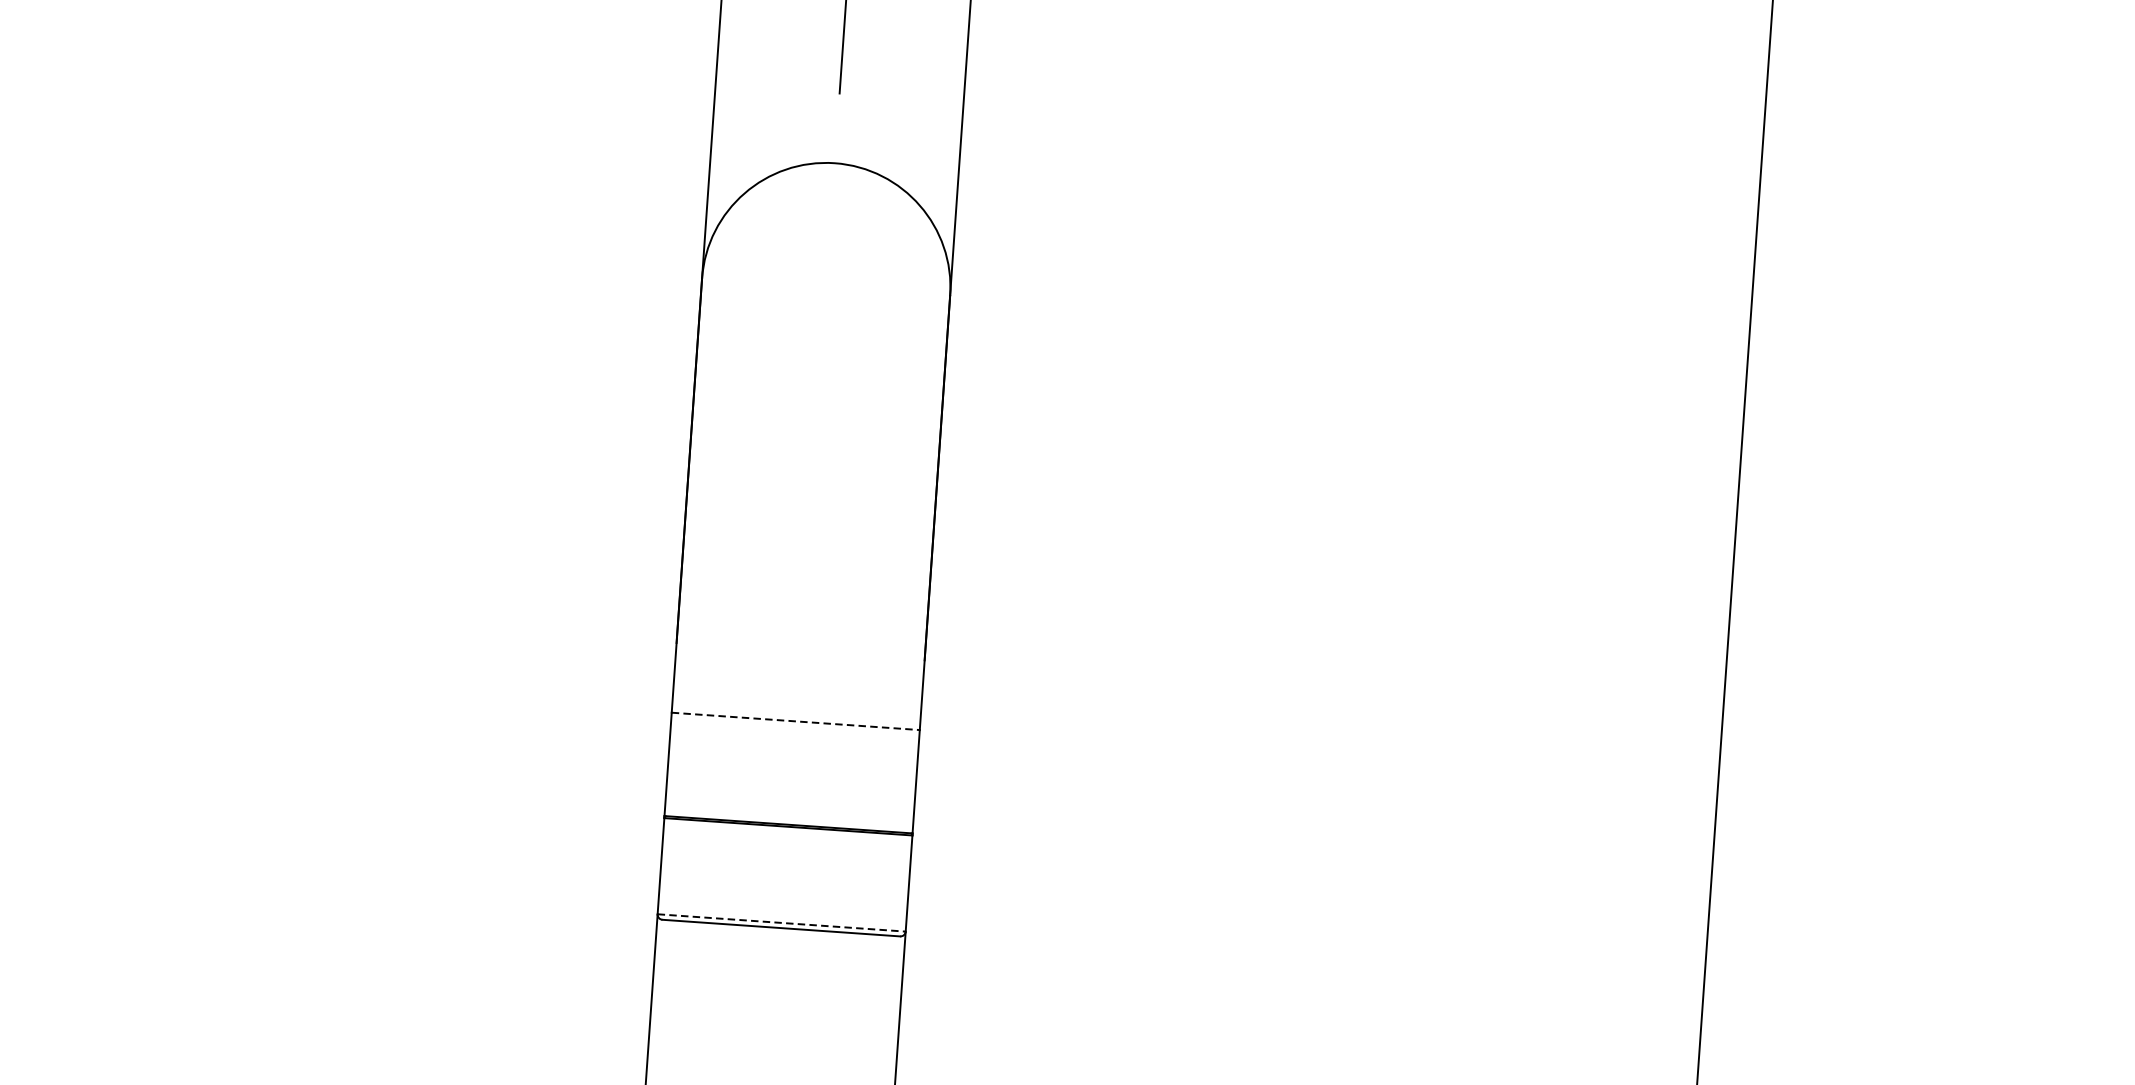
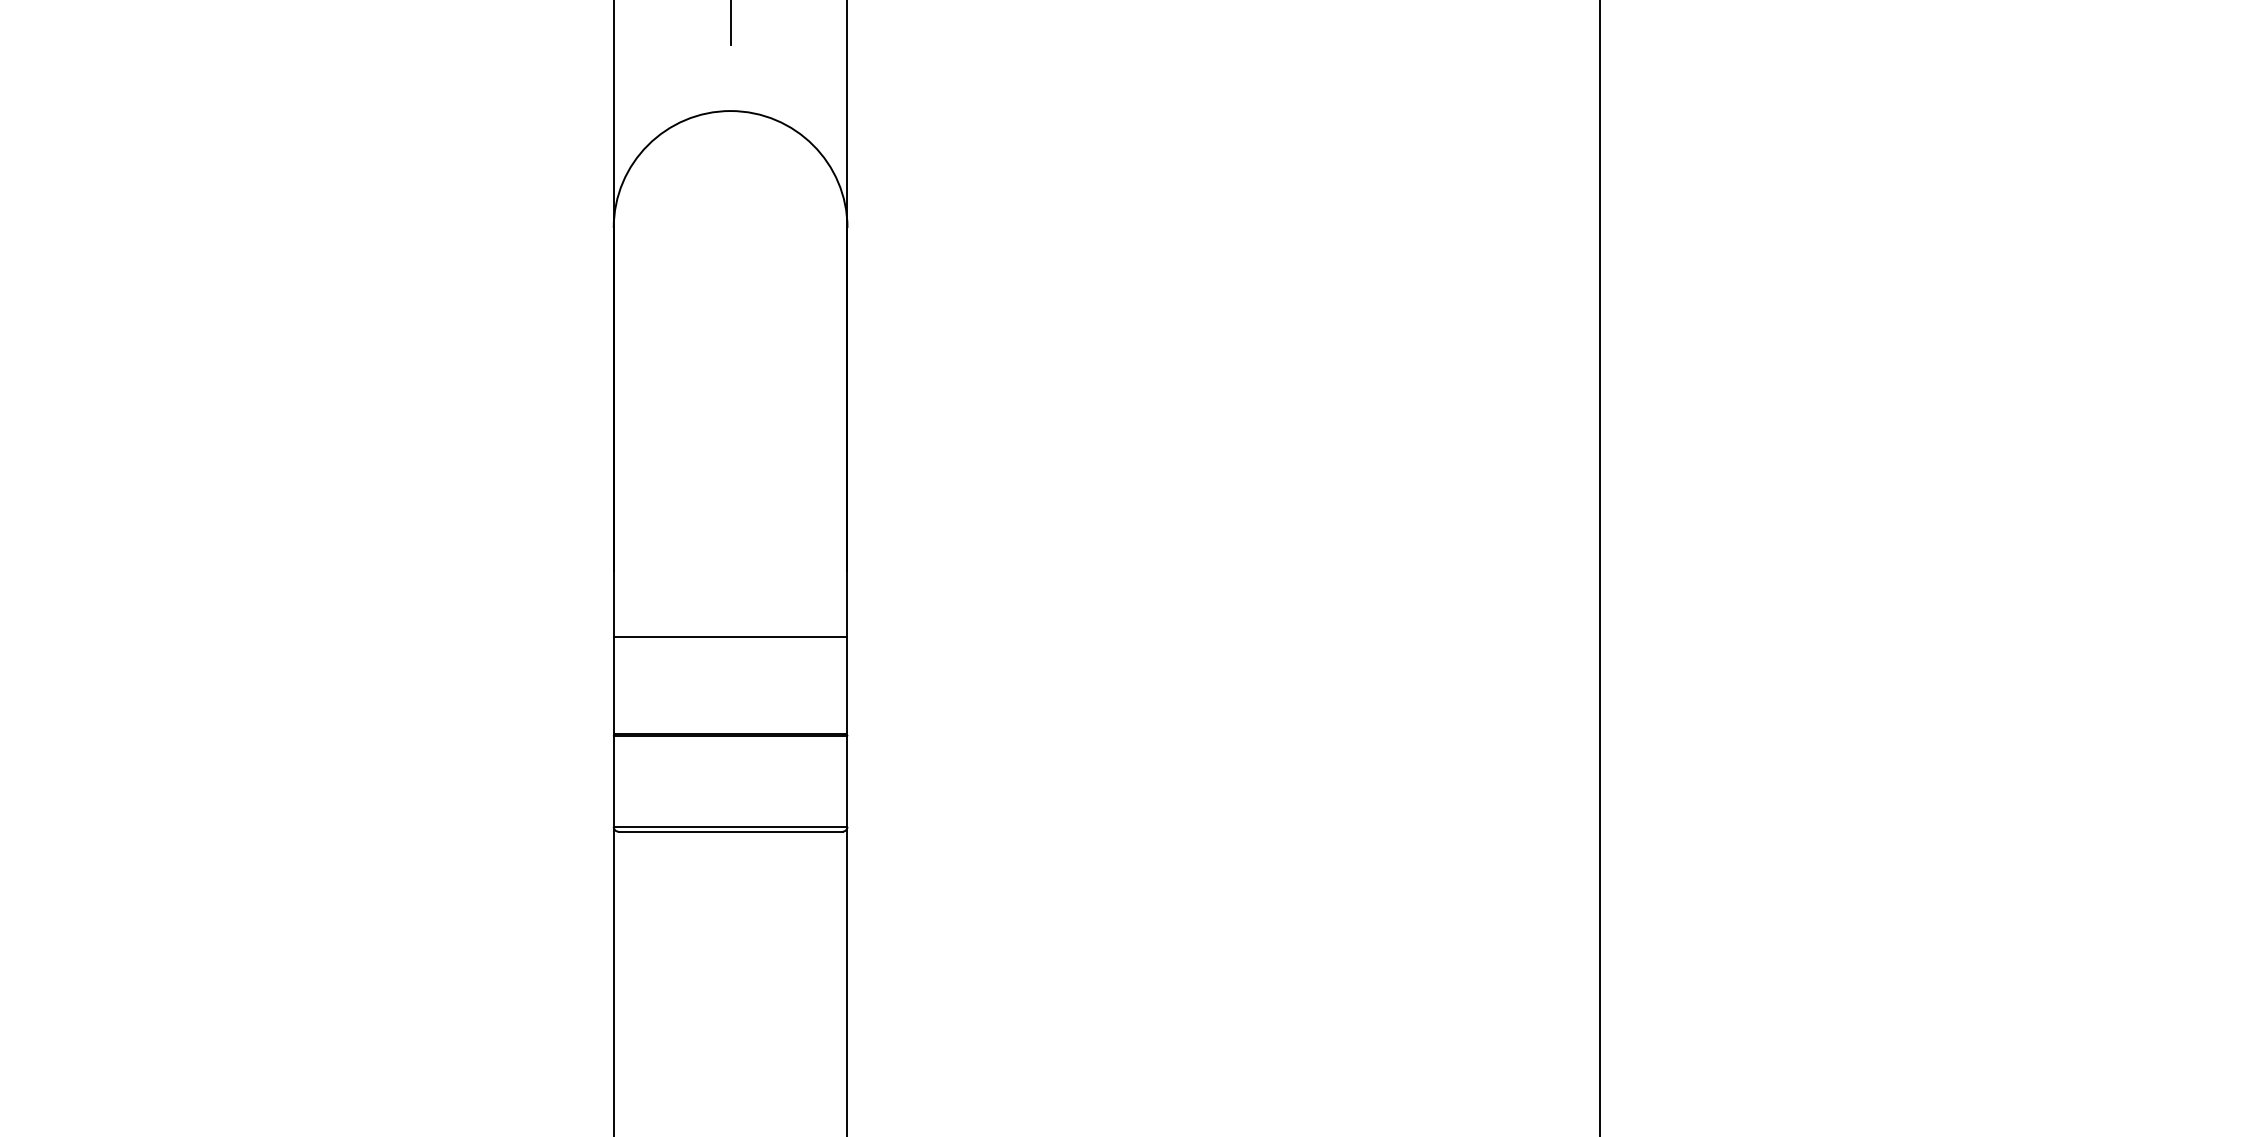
line: (795, 720) -> (730, 636), dashed -> solid
line: (781, 922) -> (730, 826), dashed -> solid

